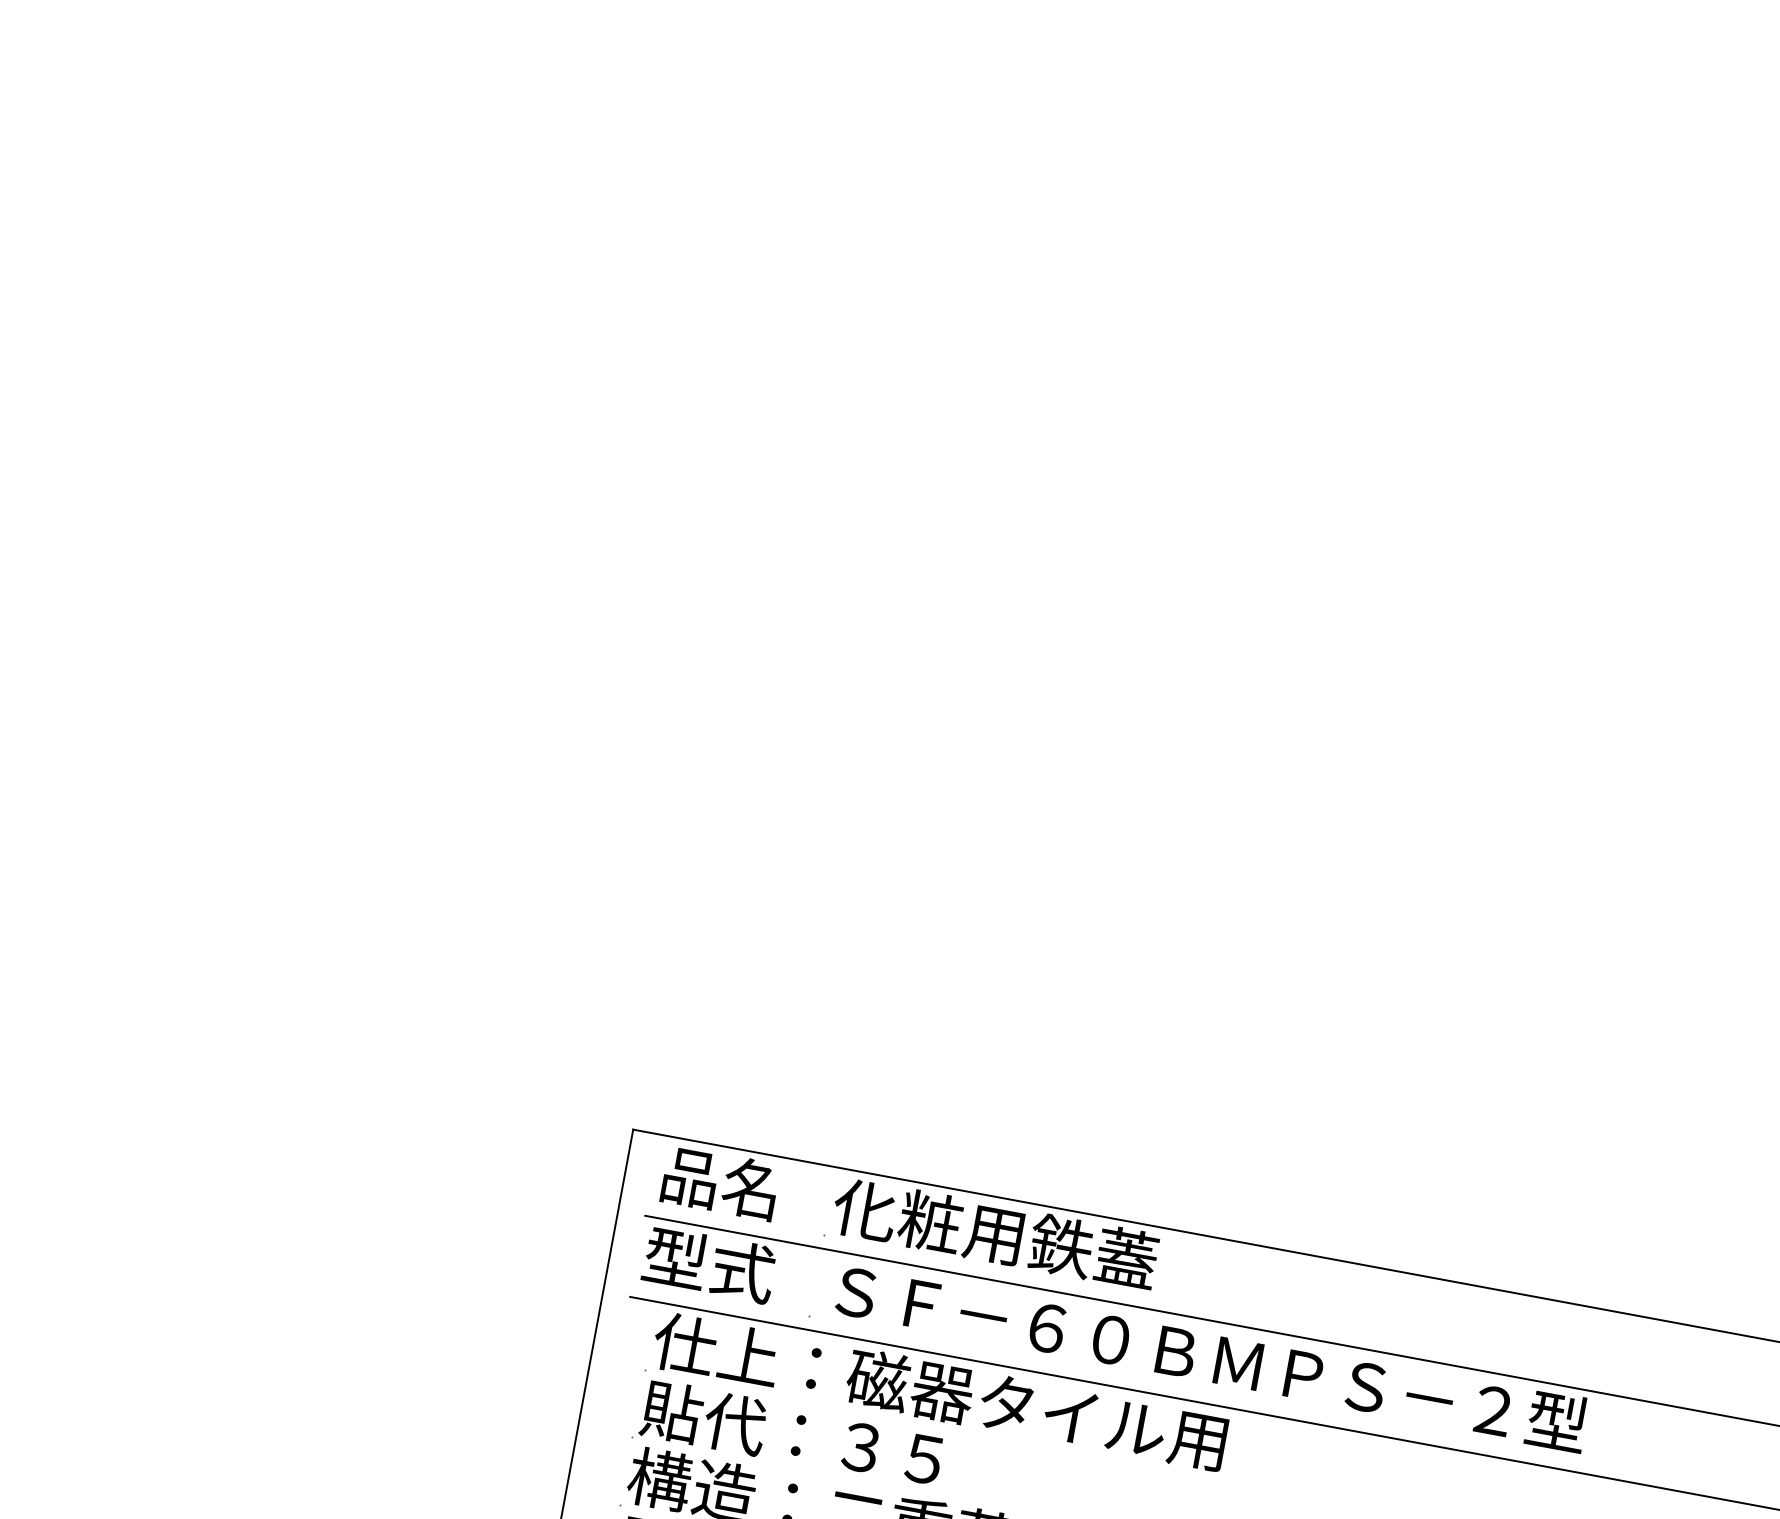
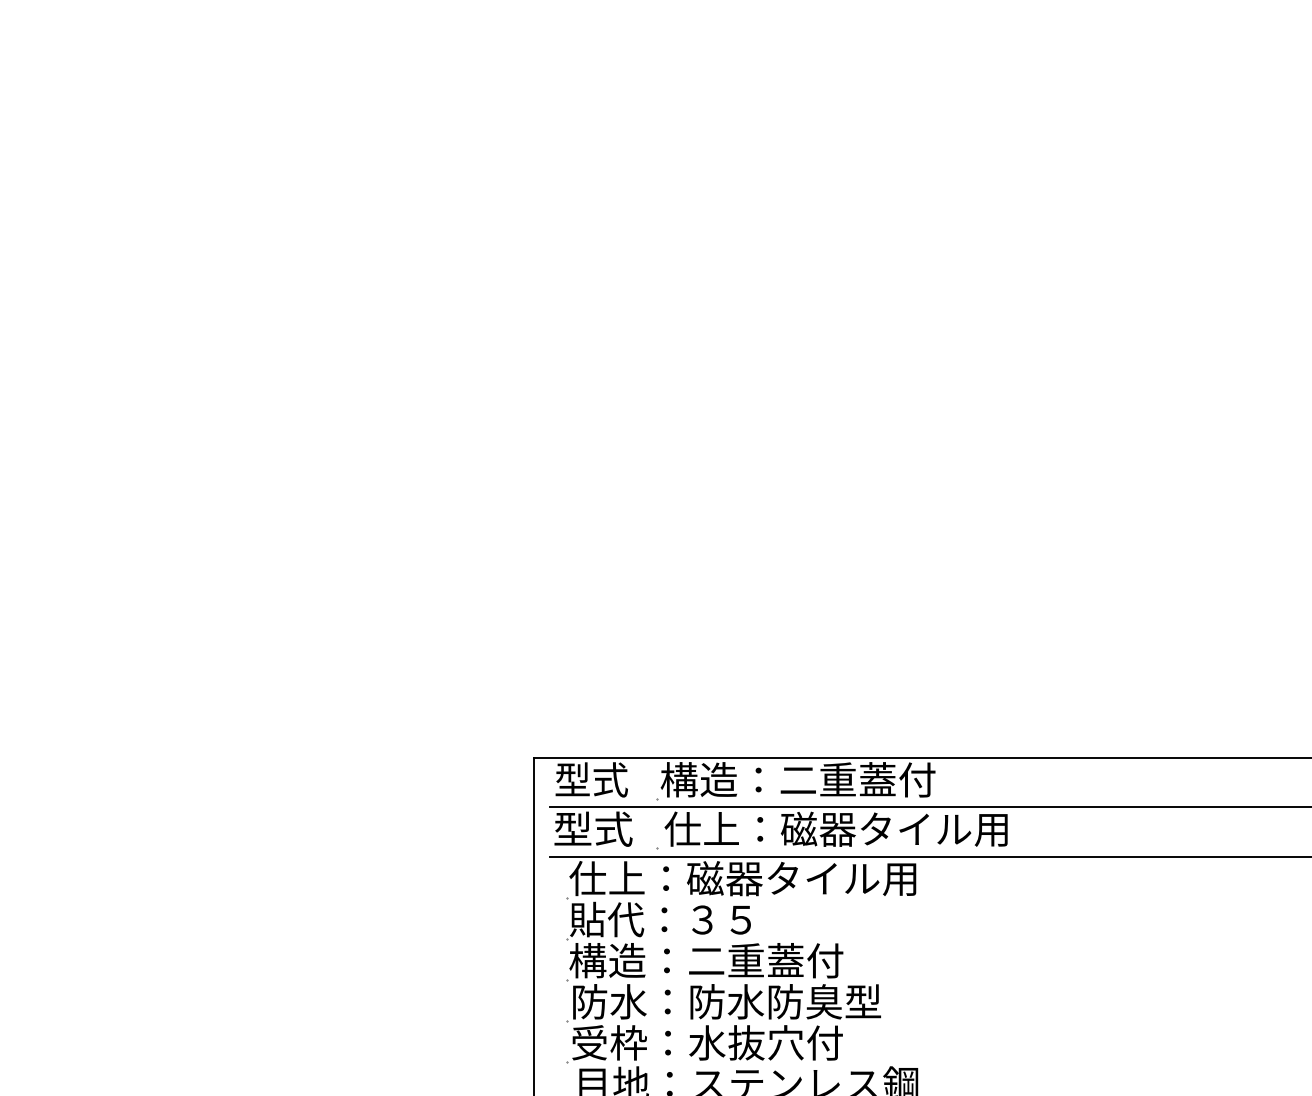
text: (721, 1182) -> (591, 779), 品名 -> 型式
text: (1060, 1245) -> (797, 779), 化粧用鉄蓋 -> 構造：二重蓋付
text: (1206, 1355) -> (895, 828), ＳＦ－６０ＢＭＰＳ－２型 -> 仕上：磁器タイル用

